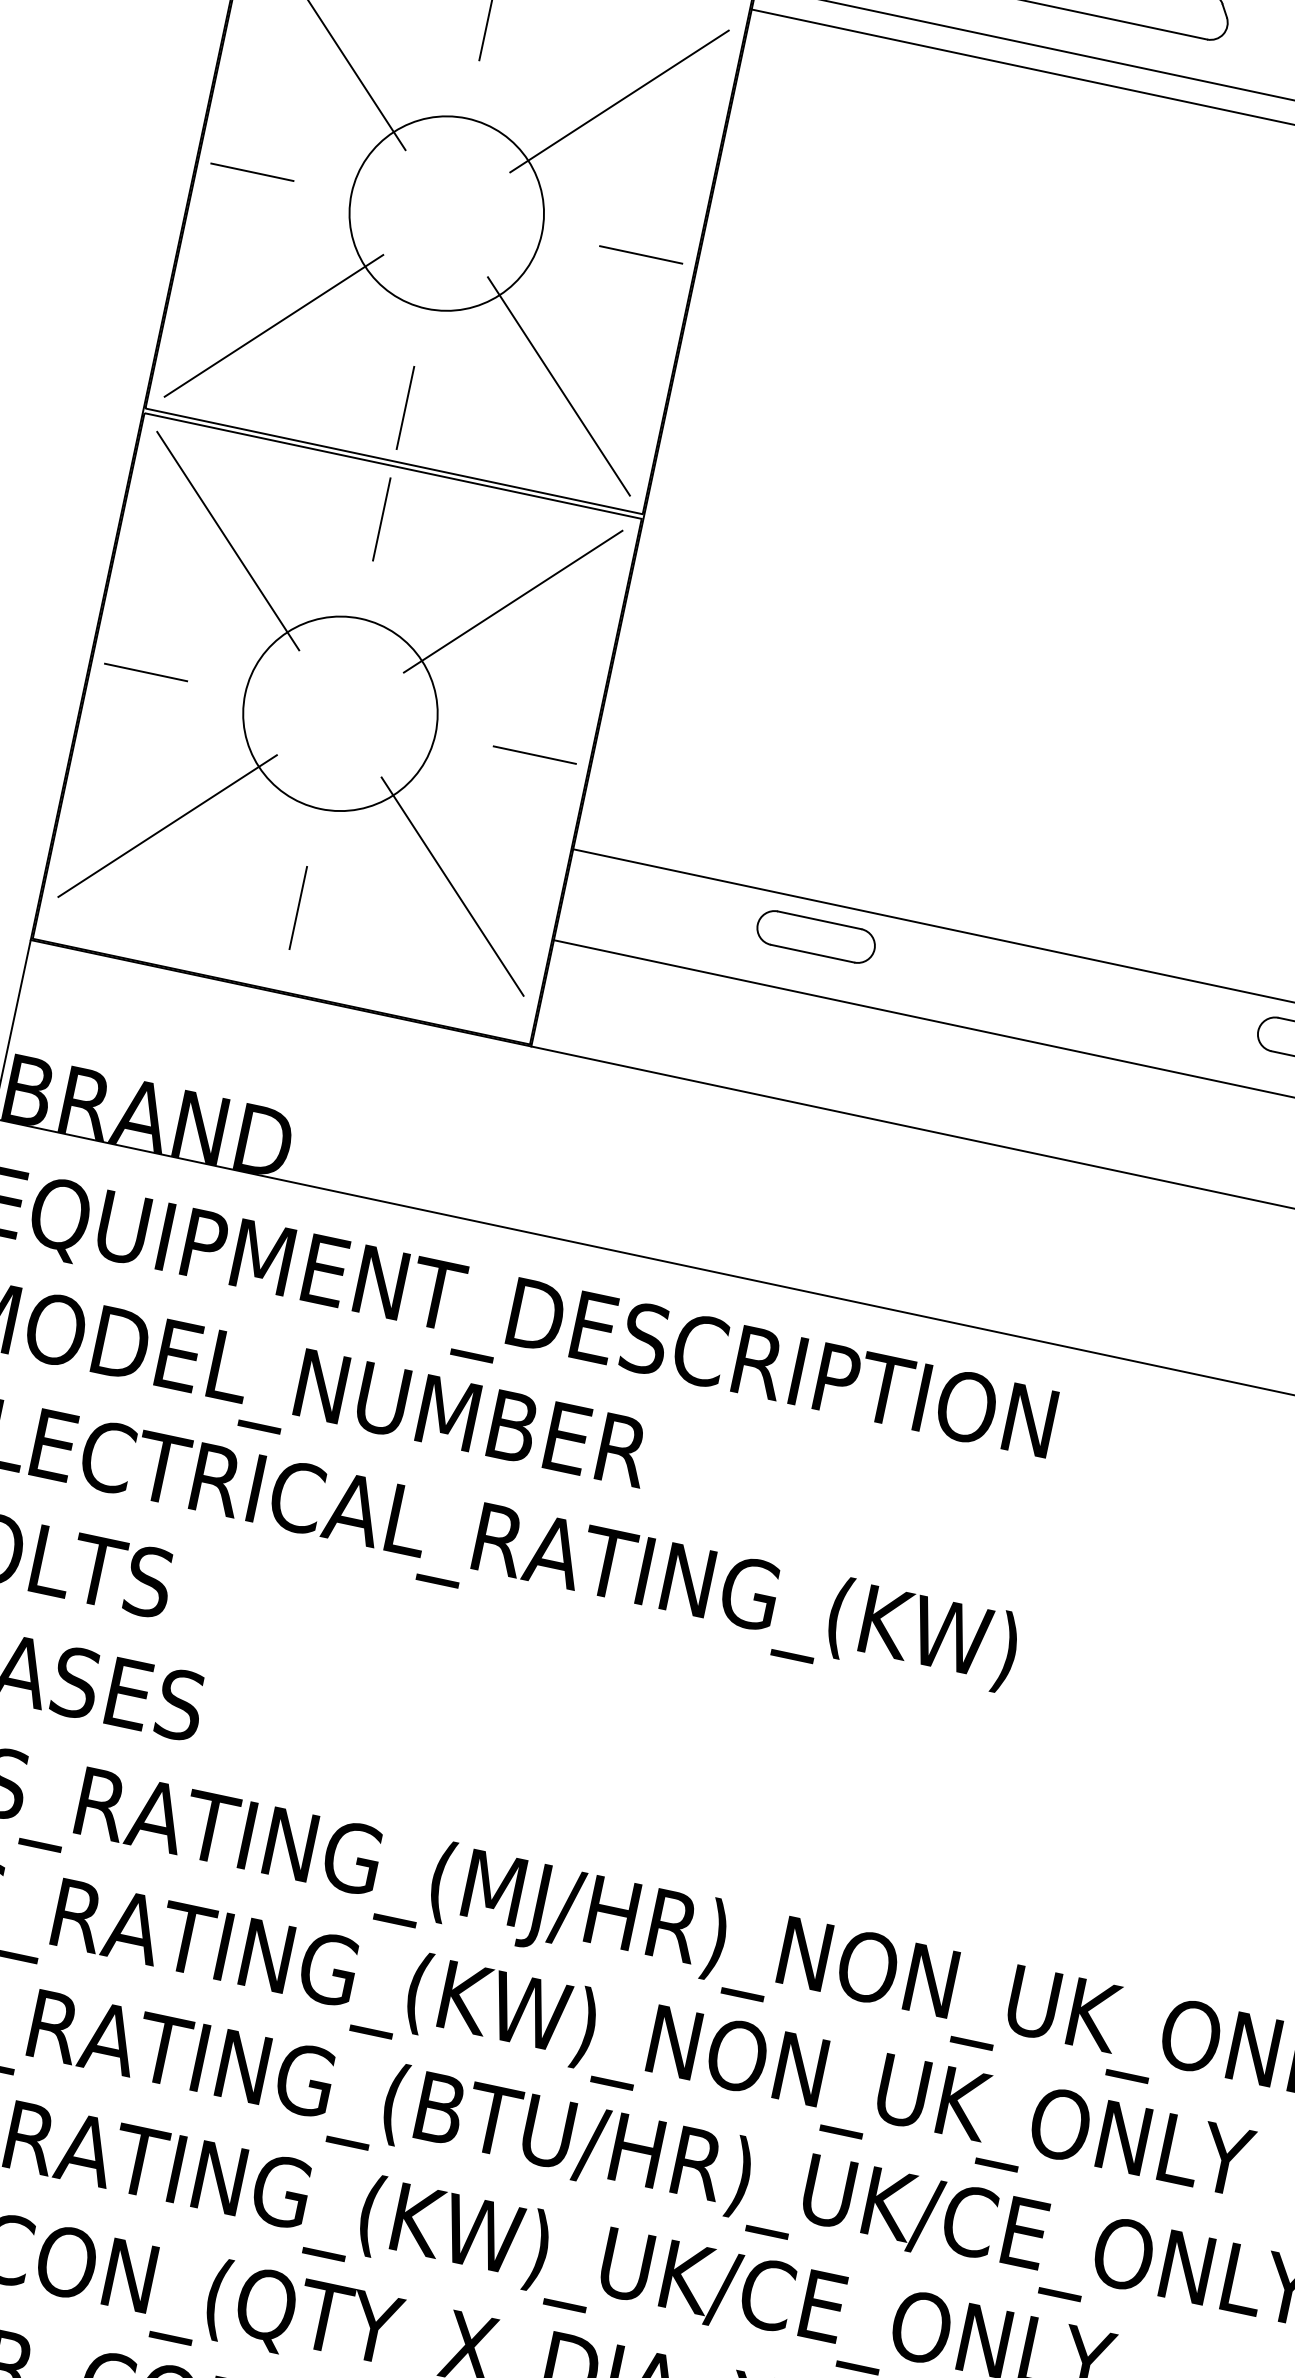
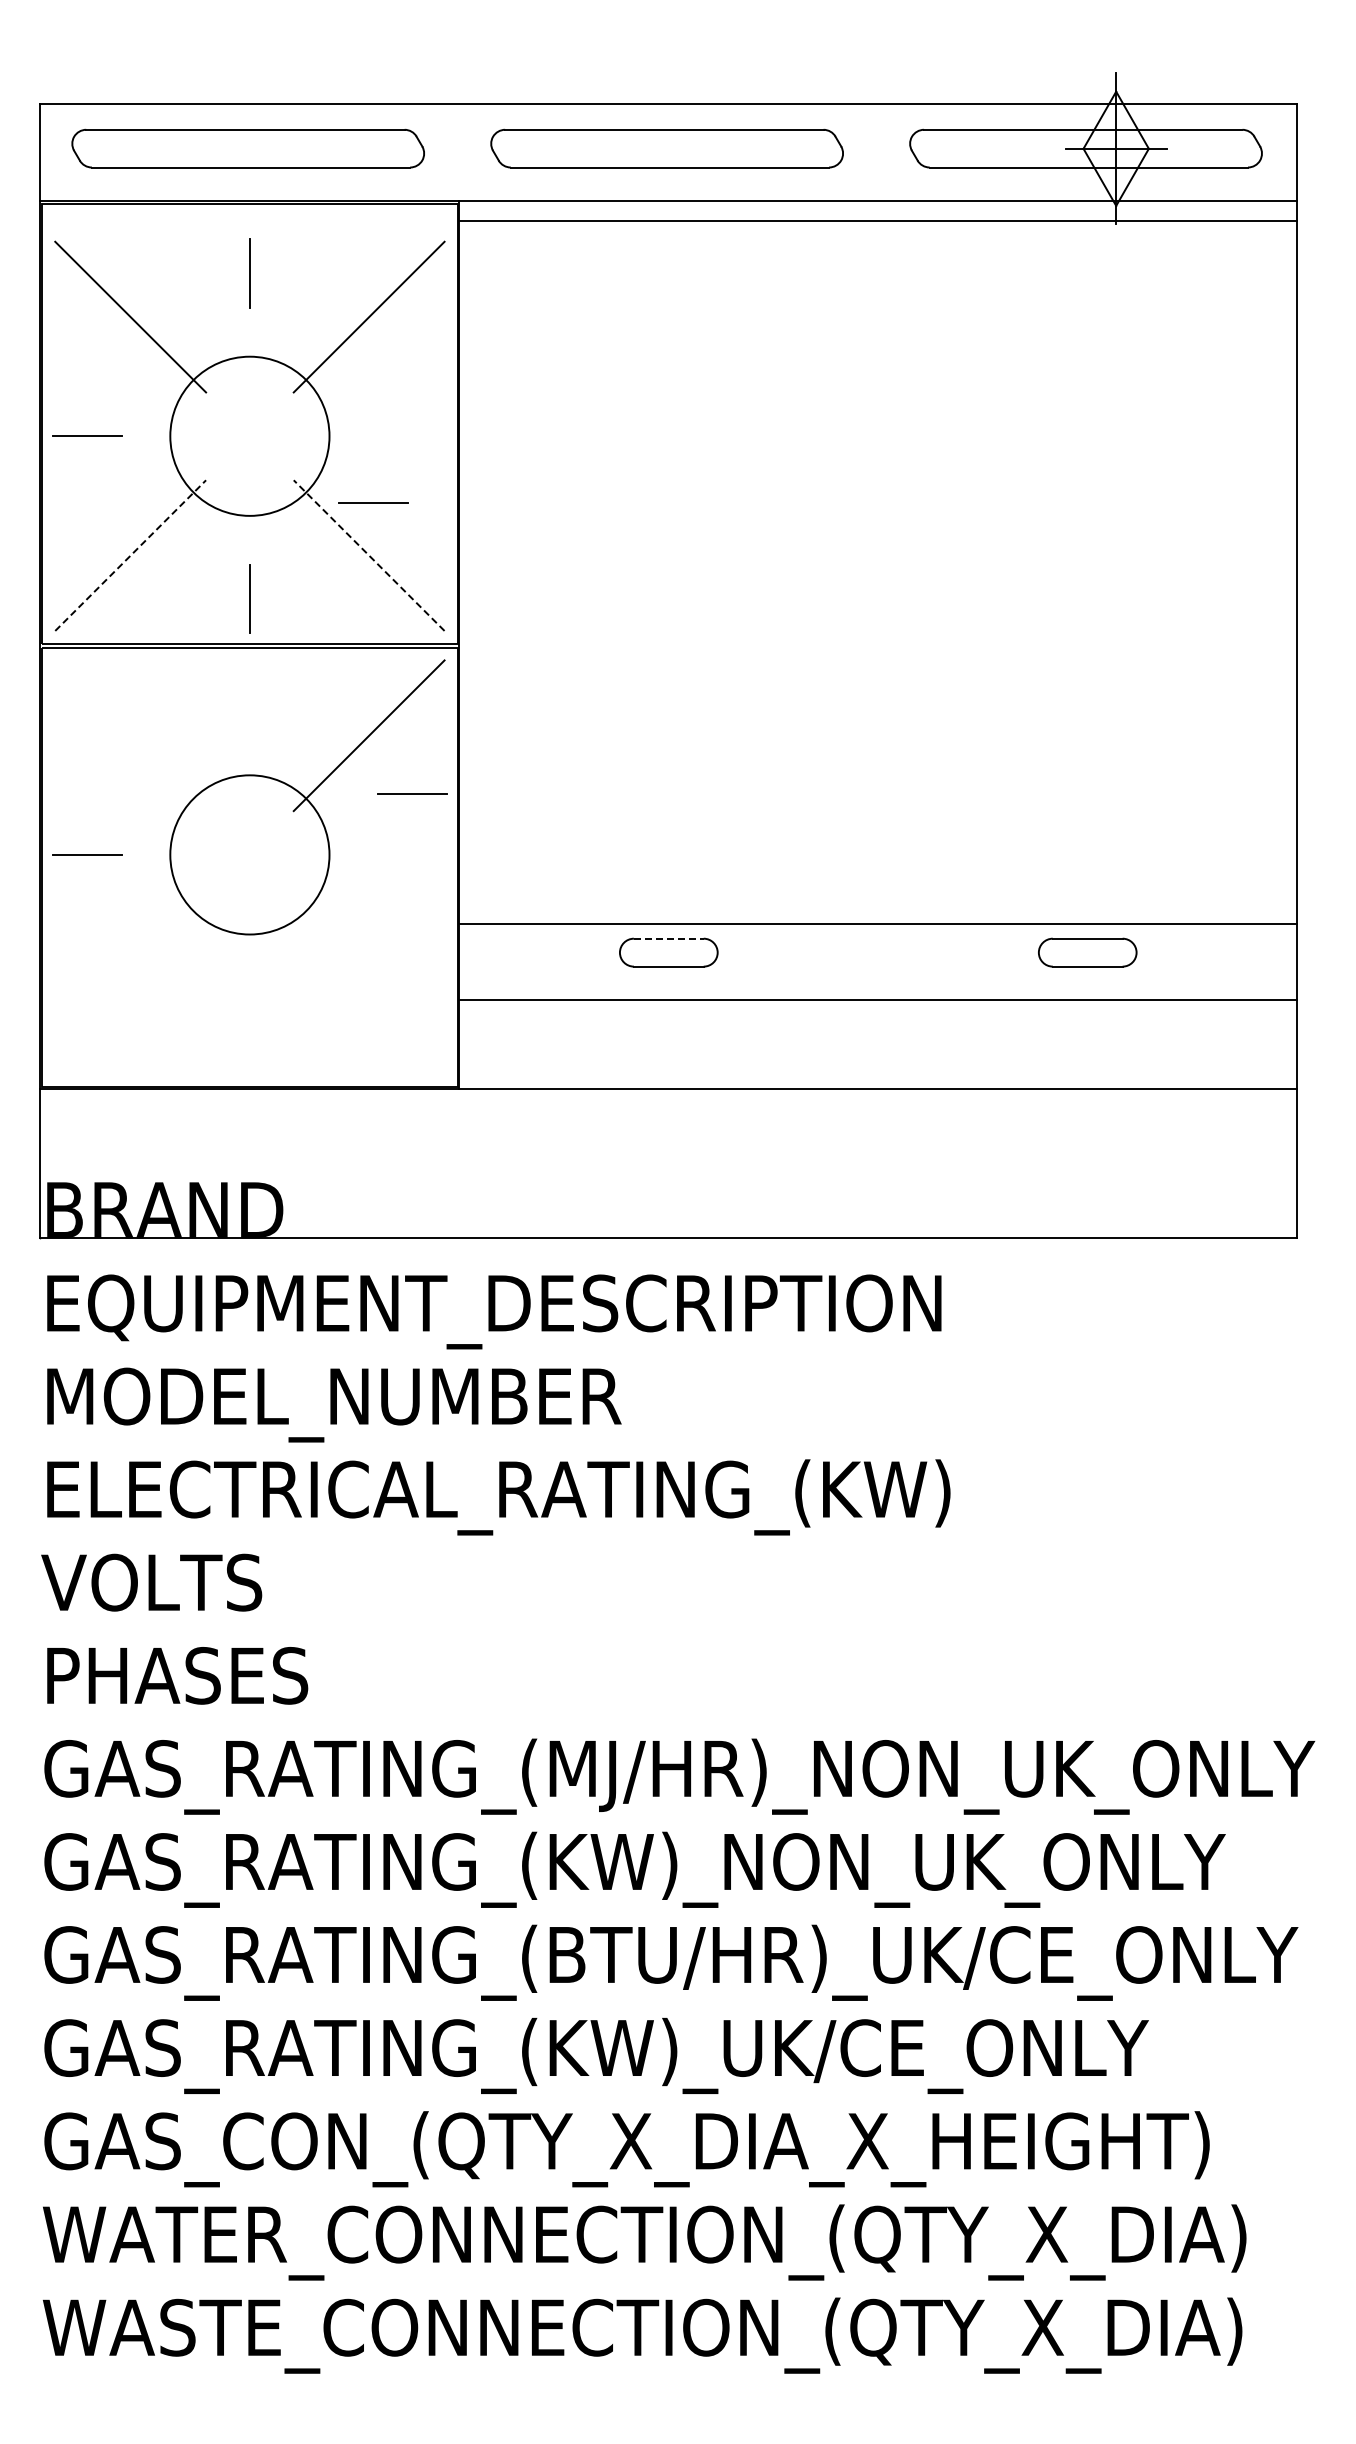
line: (641, 253) -> (373, 502), moved
line: (273, 325) -> (130, 555), solid -> dashed
line: (559, 386) -> (369, 555), solid -> dashed
line: (381, 518) -> (249, 691), removed
line: (228, 540) -> (130, 735), removed
line: (534, 754) -> (412, 793), moved
line: (167, 825) -> (130, 973), removed
line: (452, 885) -> (368, 973), removed
line: (298, 907) -> (249, 1017), removed
line: (819, 919) -> (668, 938), solid -> dashed

